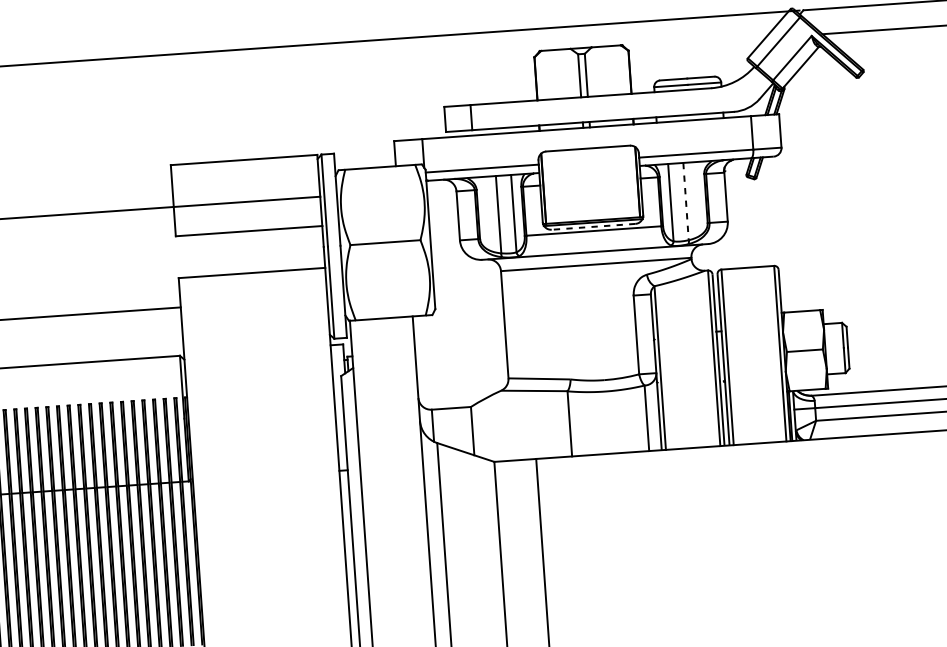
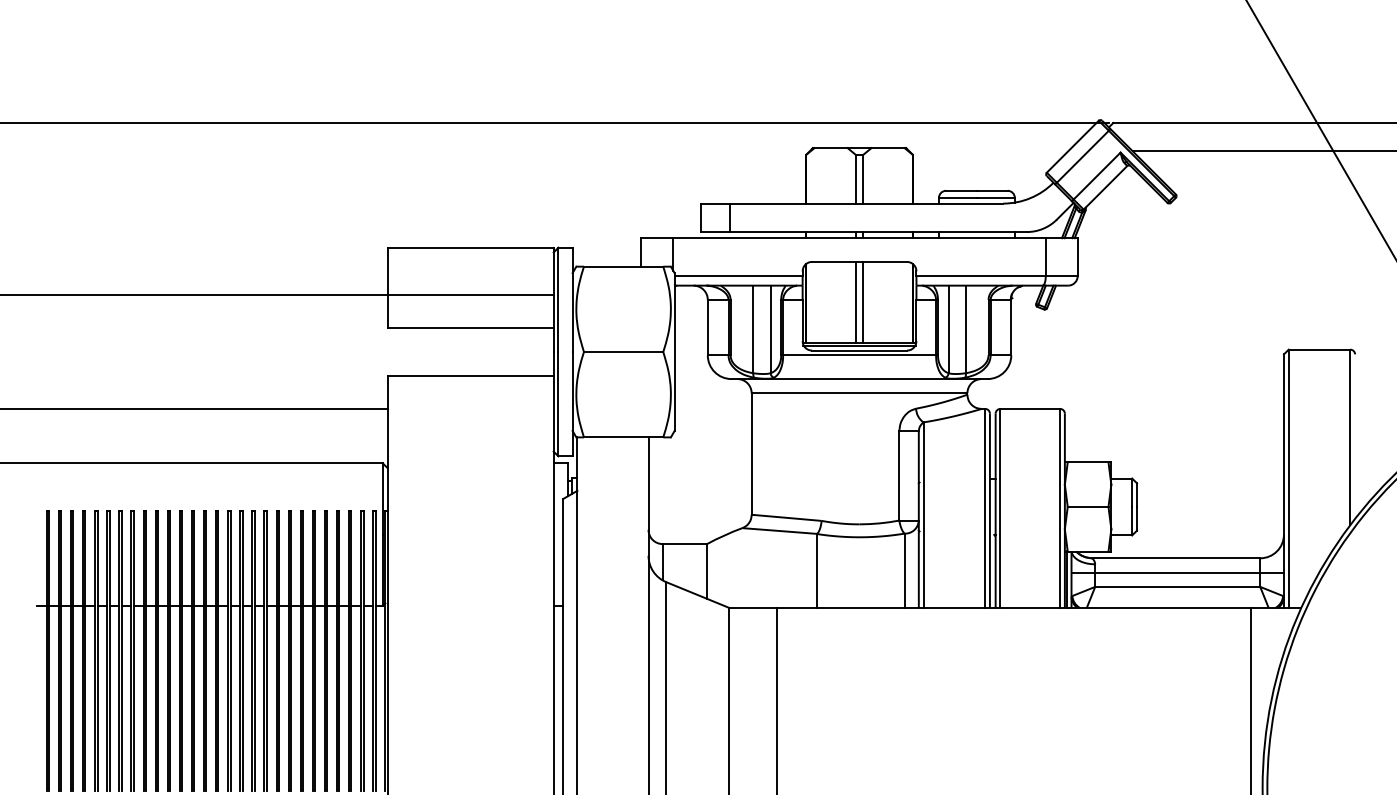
line: (587, 184) -> (855, 302), added
line: (594, 184) -> (863, 302), added
line: (685, 201) -> (965, 329), dashed -> solid
line: (593, 226) -> (859, 350), dashed -> solid

